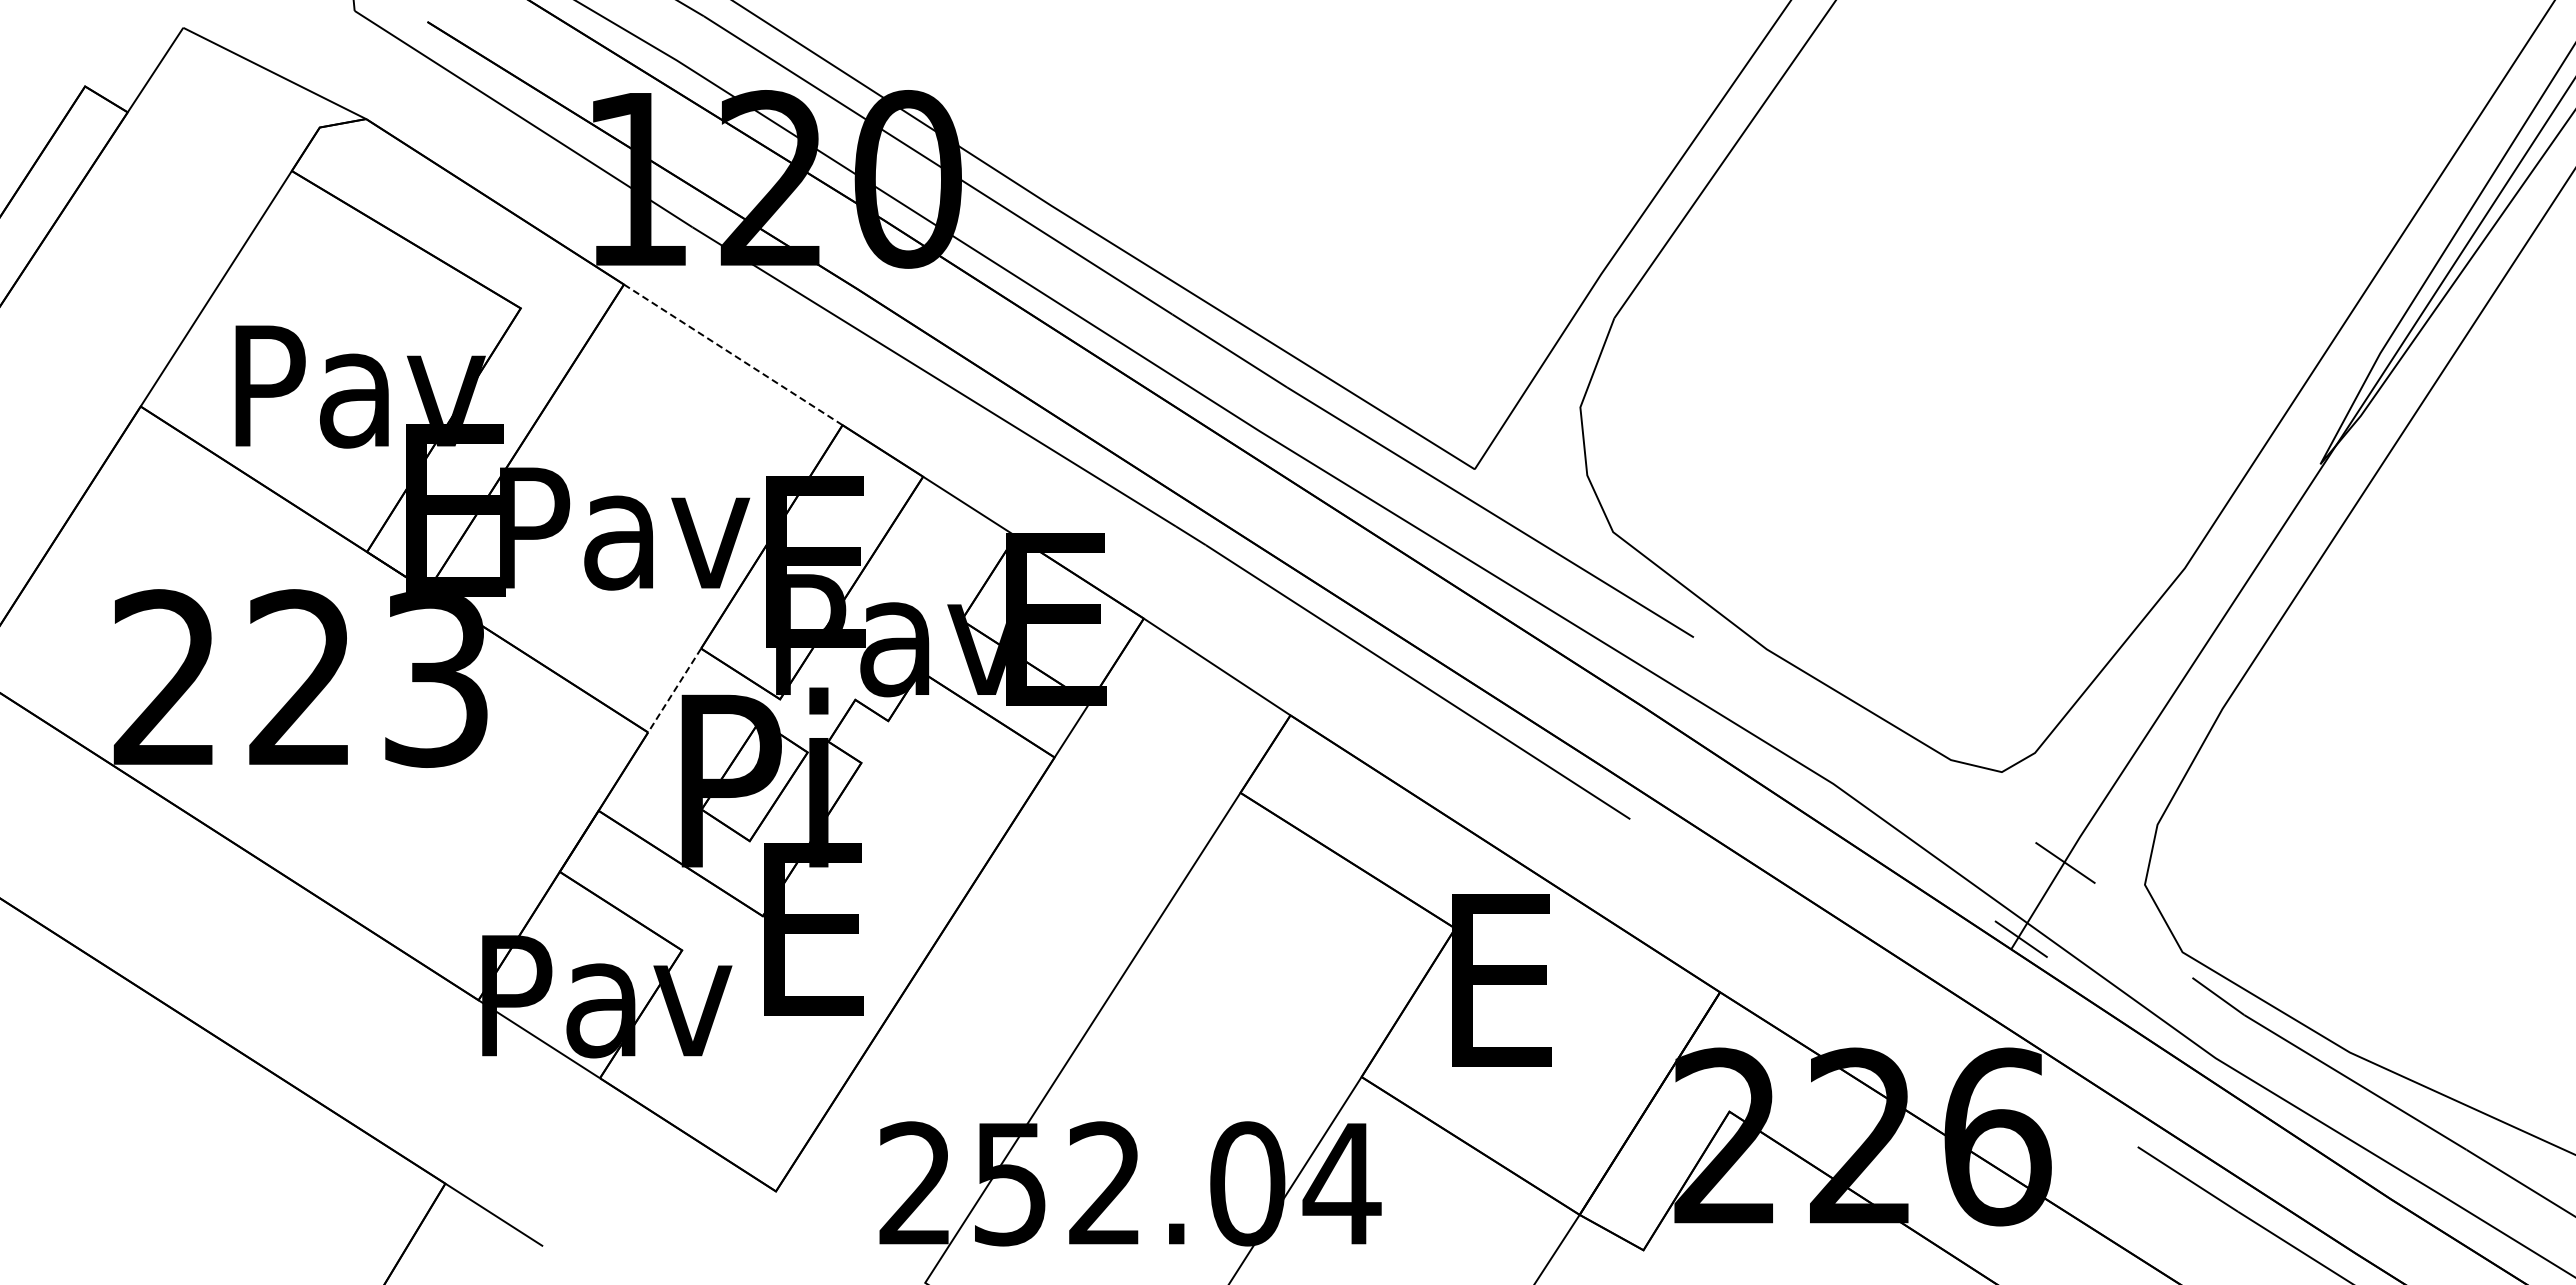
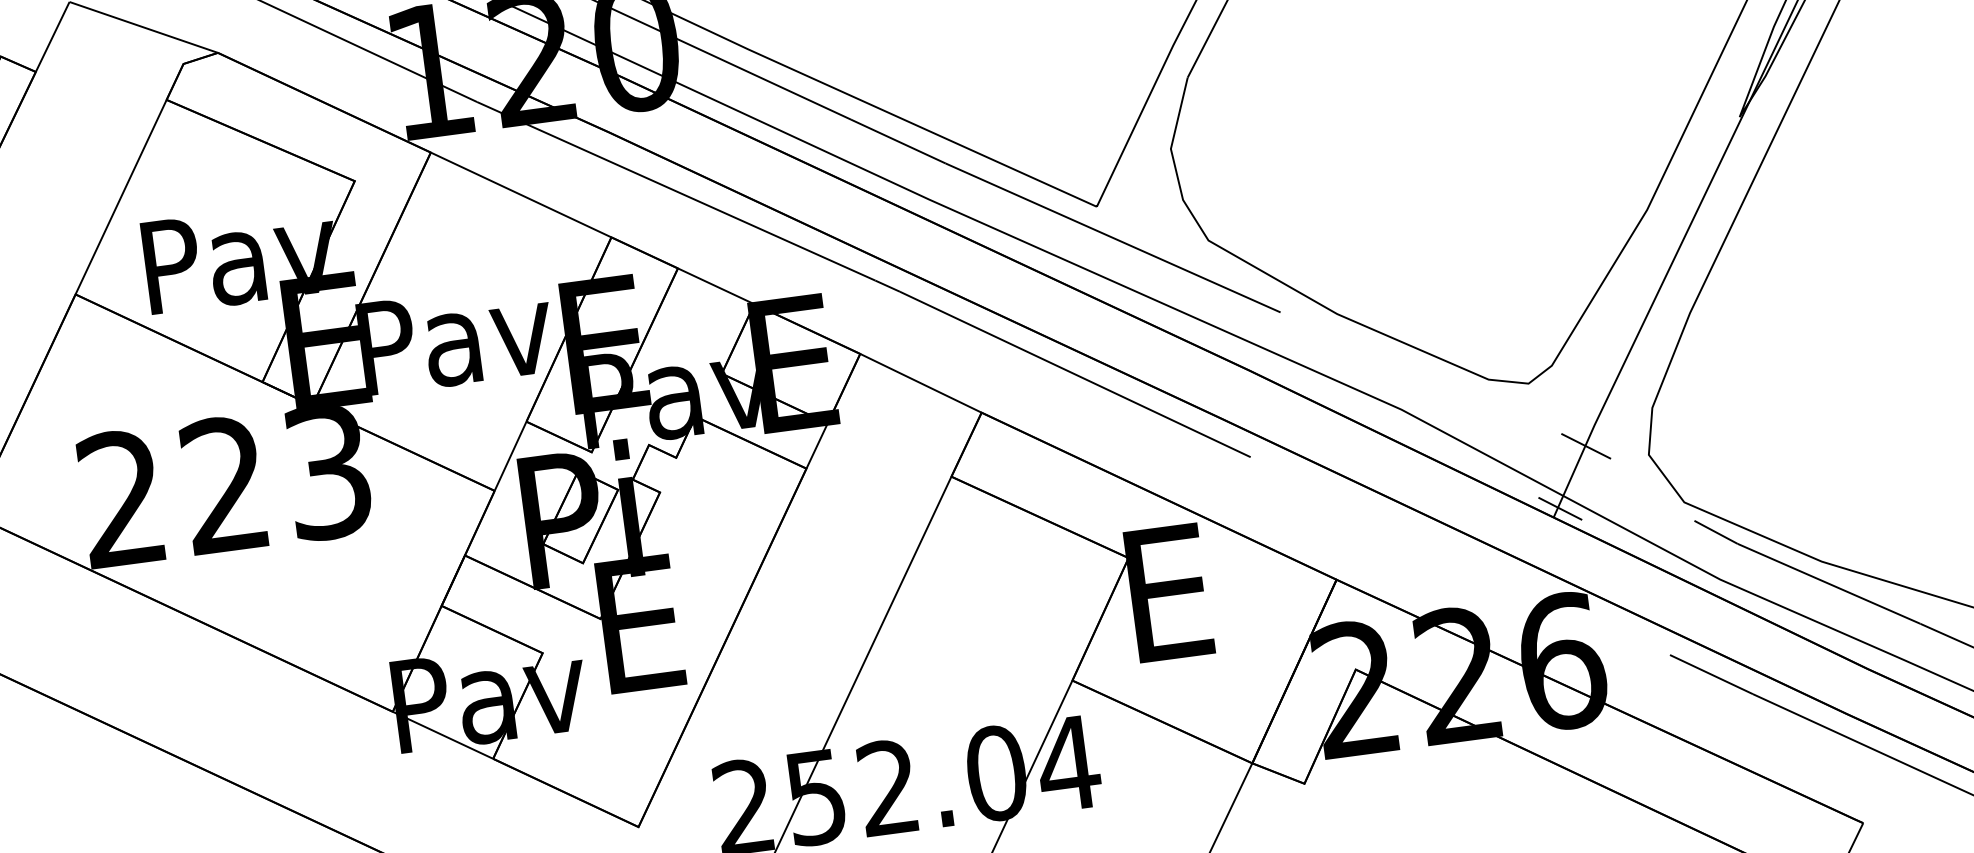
line: (733, 354) -> (521, 194), dashed -> solid
line: (674, 690) -> (510, 456), dashed -> solid

